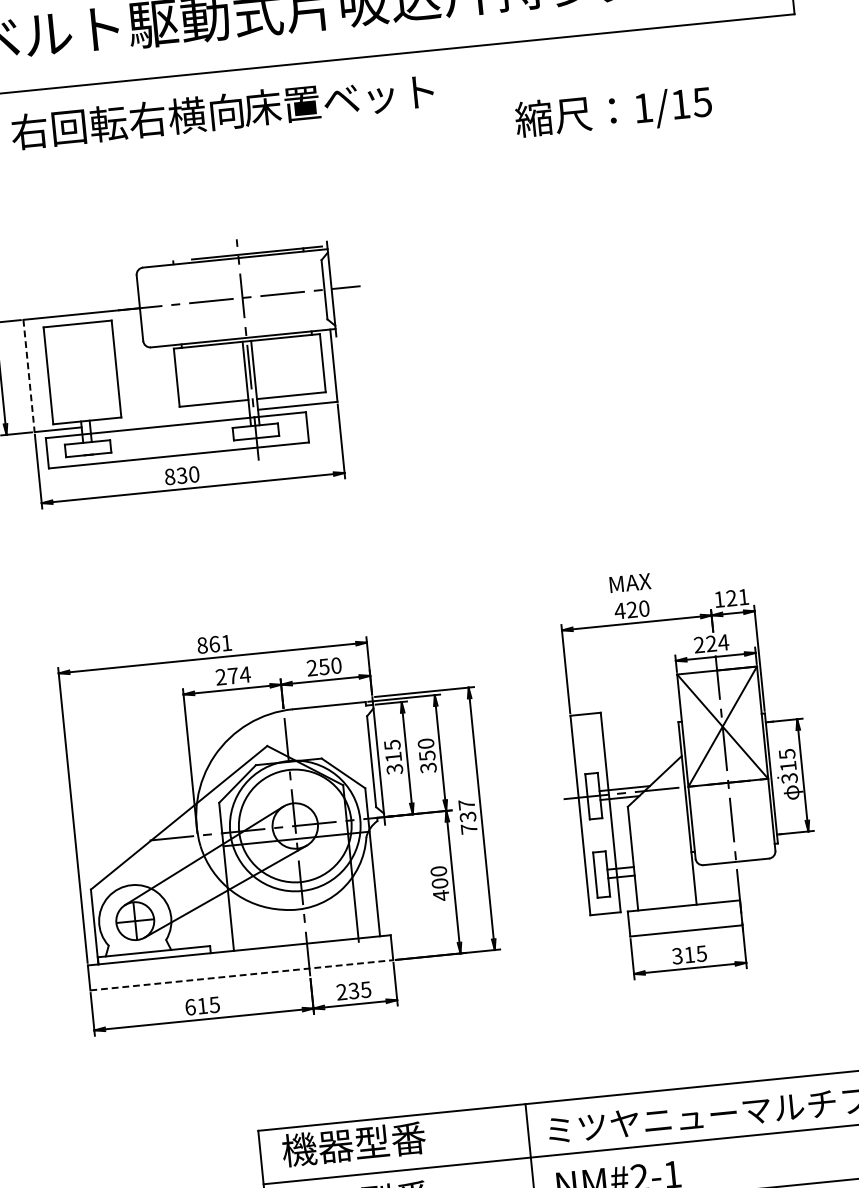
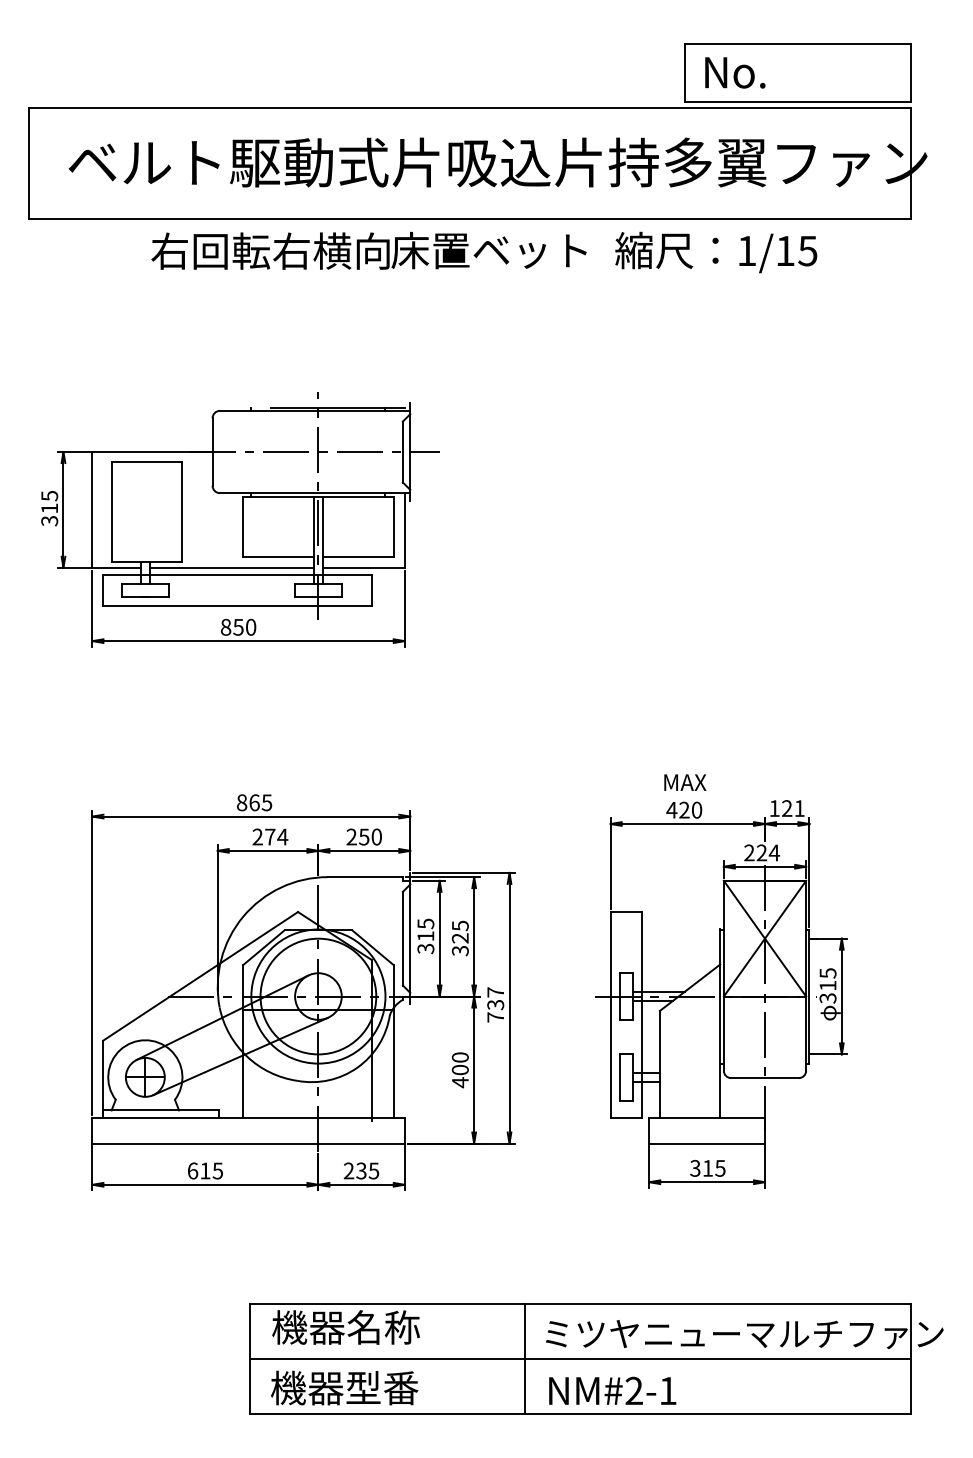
text: (222, 111) -> (368, 250), moved
text: (613, 112) -> (716, 252), moved
line: (29, 375) -> (92, 509), dashed -> solid
line: (169, 418) -> (231, 567), added
text: (181, 474) -> (238, 626), 830 -> 850
text: (226, 642) -> (266, 802), 861 -> 865
text: (425, 749) -> (459, 931), 350 -> 325
line: (242, 975) -> (249, 1143), dashed -> solid
text: (390, 1140) -> (383, 1327), 機器型番 -> 機器名称

